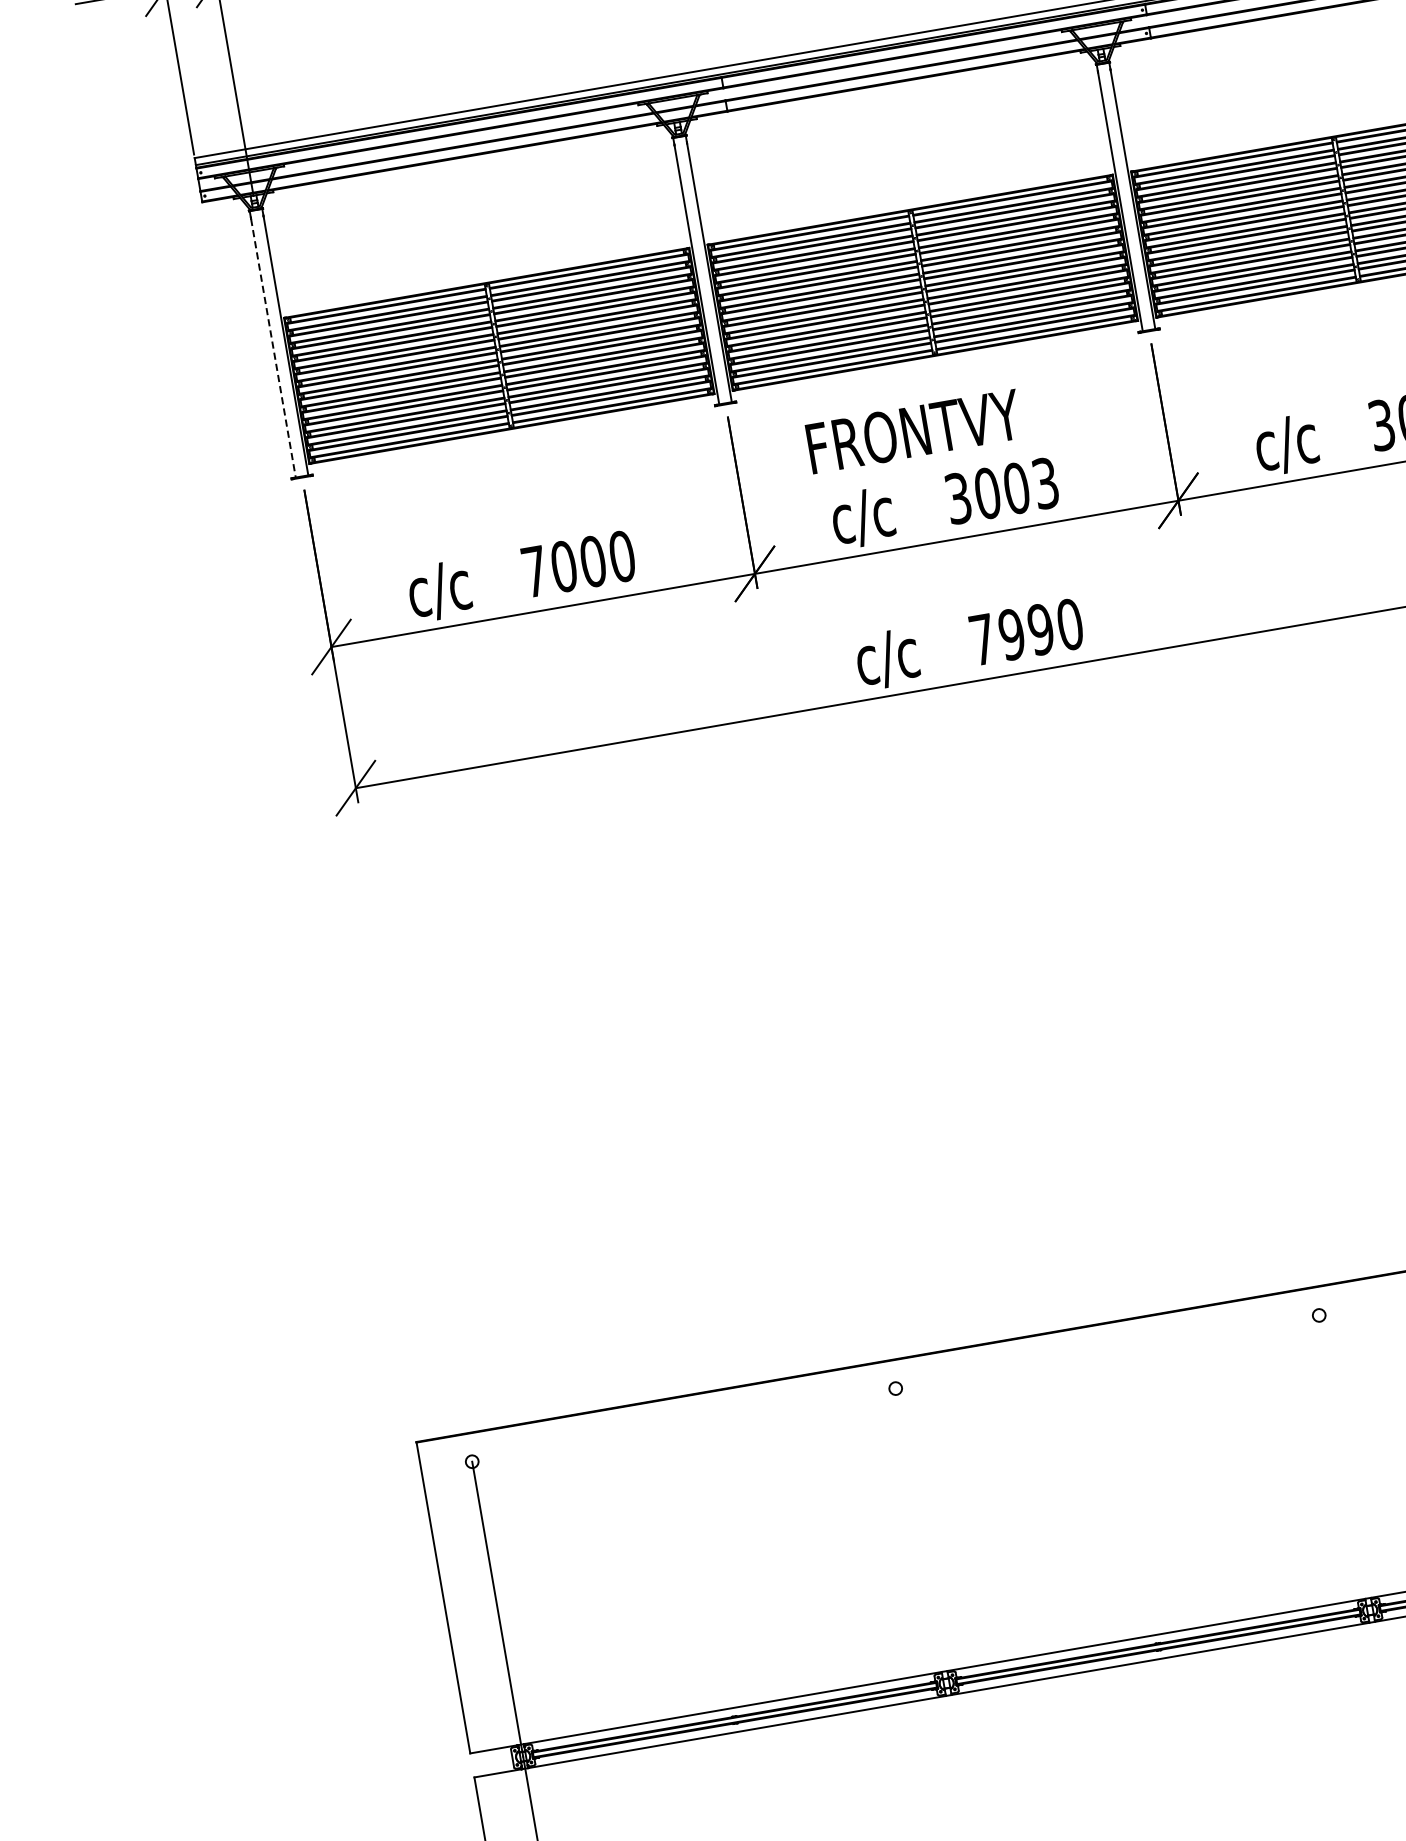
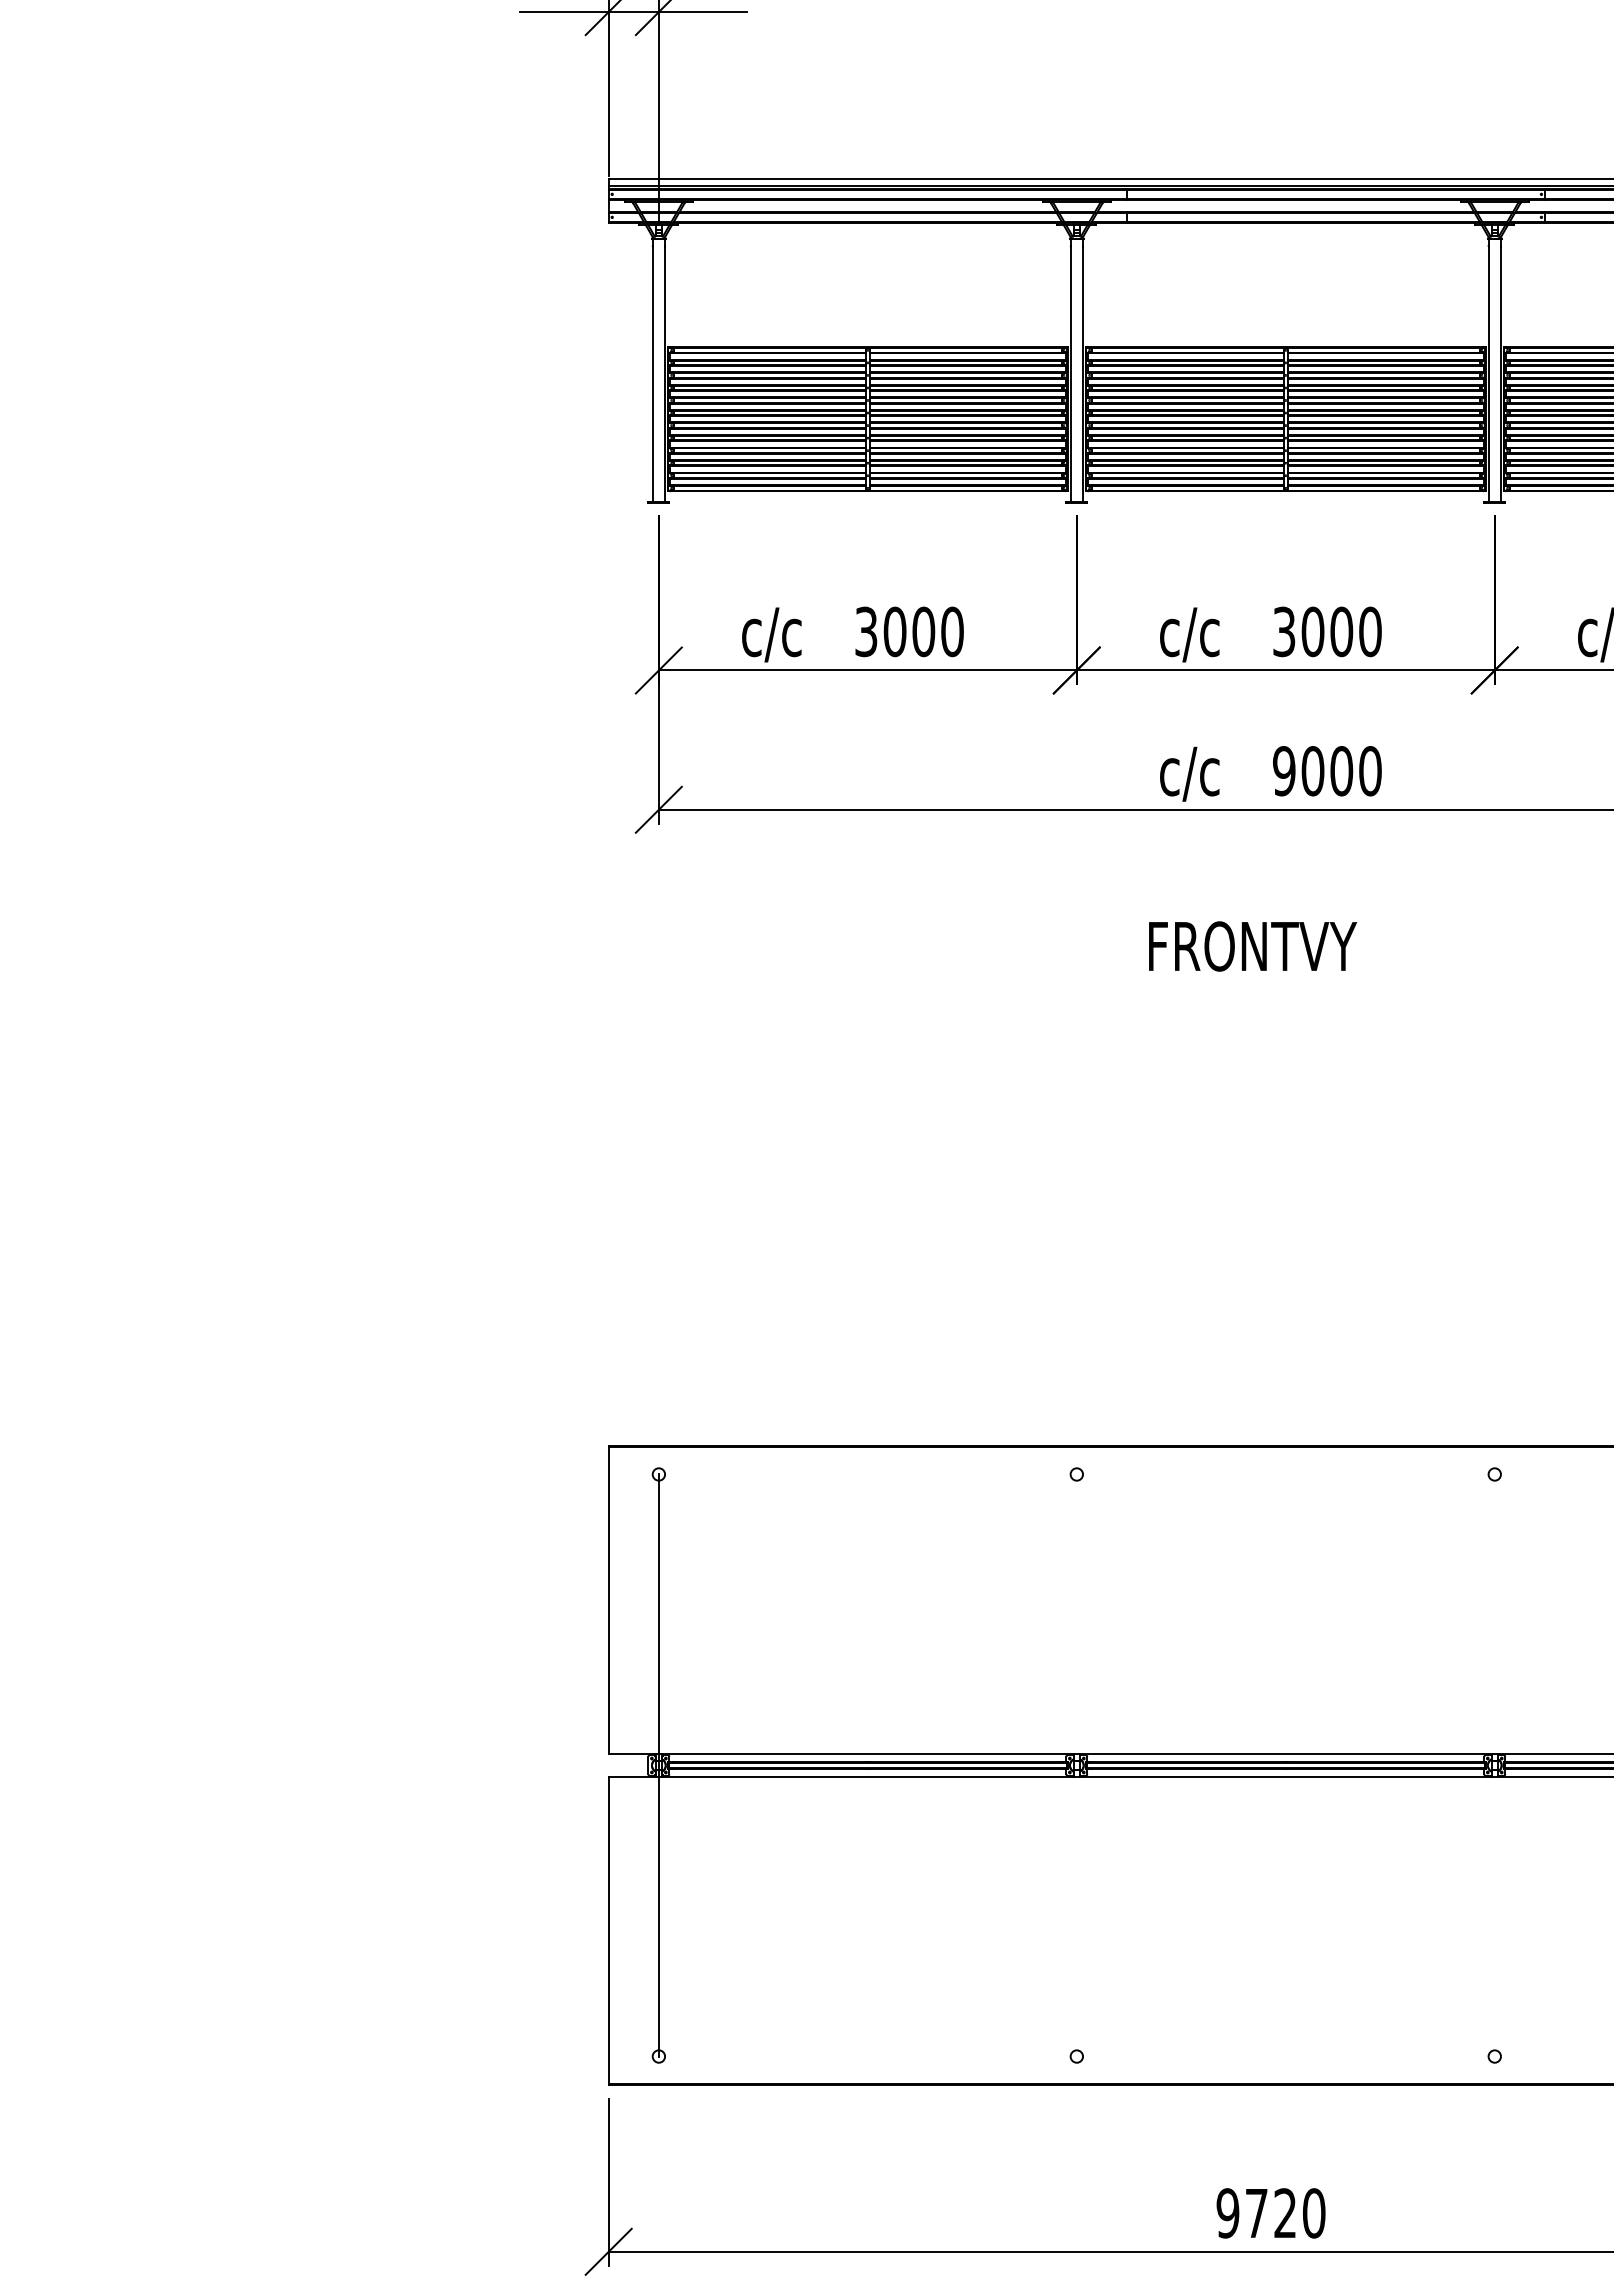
line: (273, 348) -> (652, 374), dashed -> solid
text: (913, 431) -> (1252, 946), moved
text: (1045, 482) -> (1370, 631), 3003 -> 3000
text: (535, 571) -> (866, 631), 7000 -> 3000
text: (1012, 634) -> (1313, 771), 7990 -> 9000

